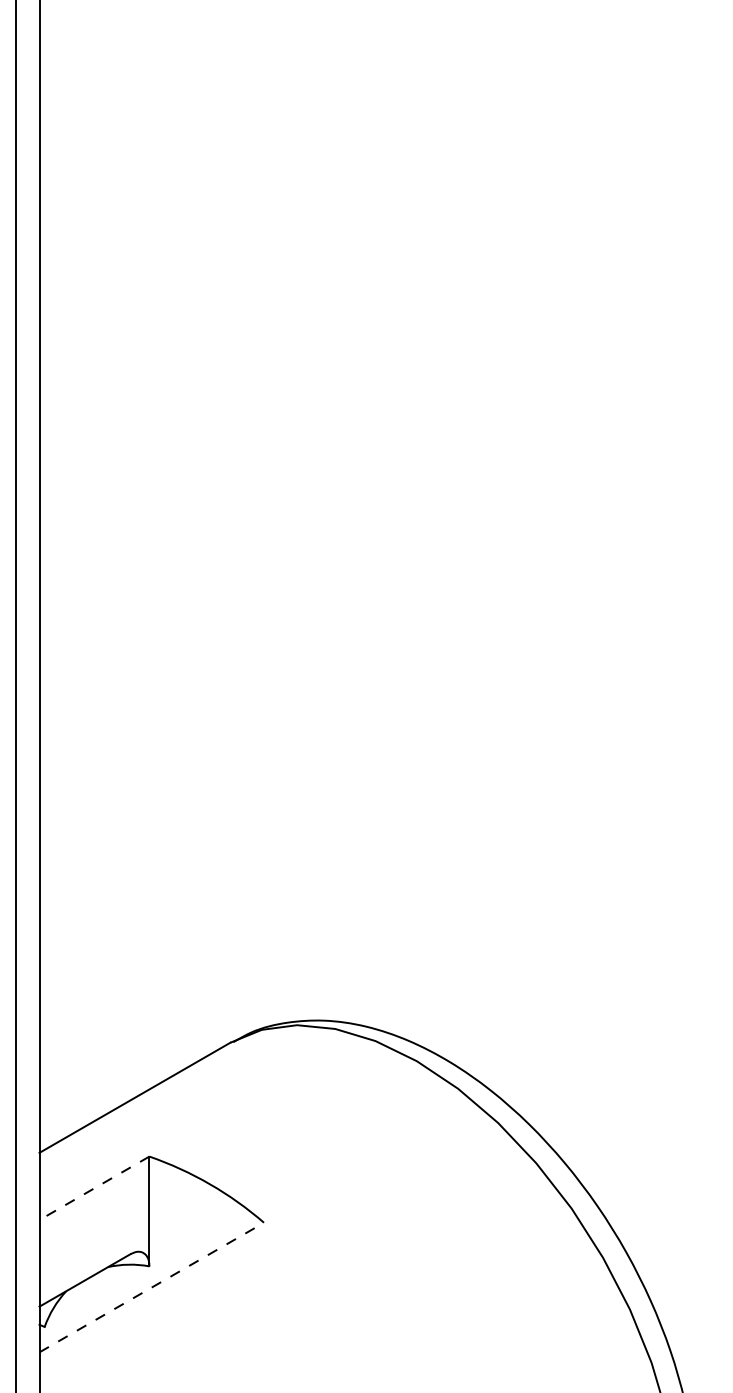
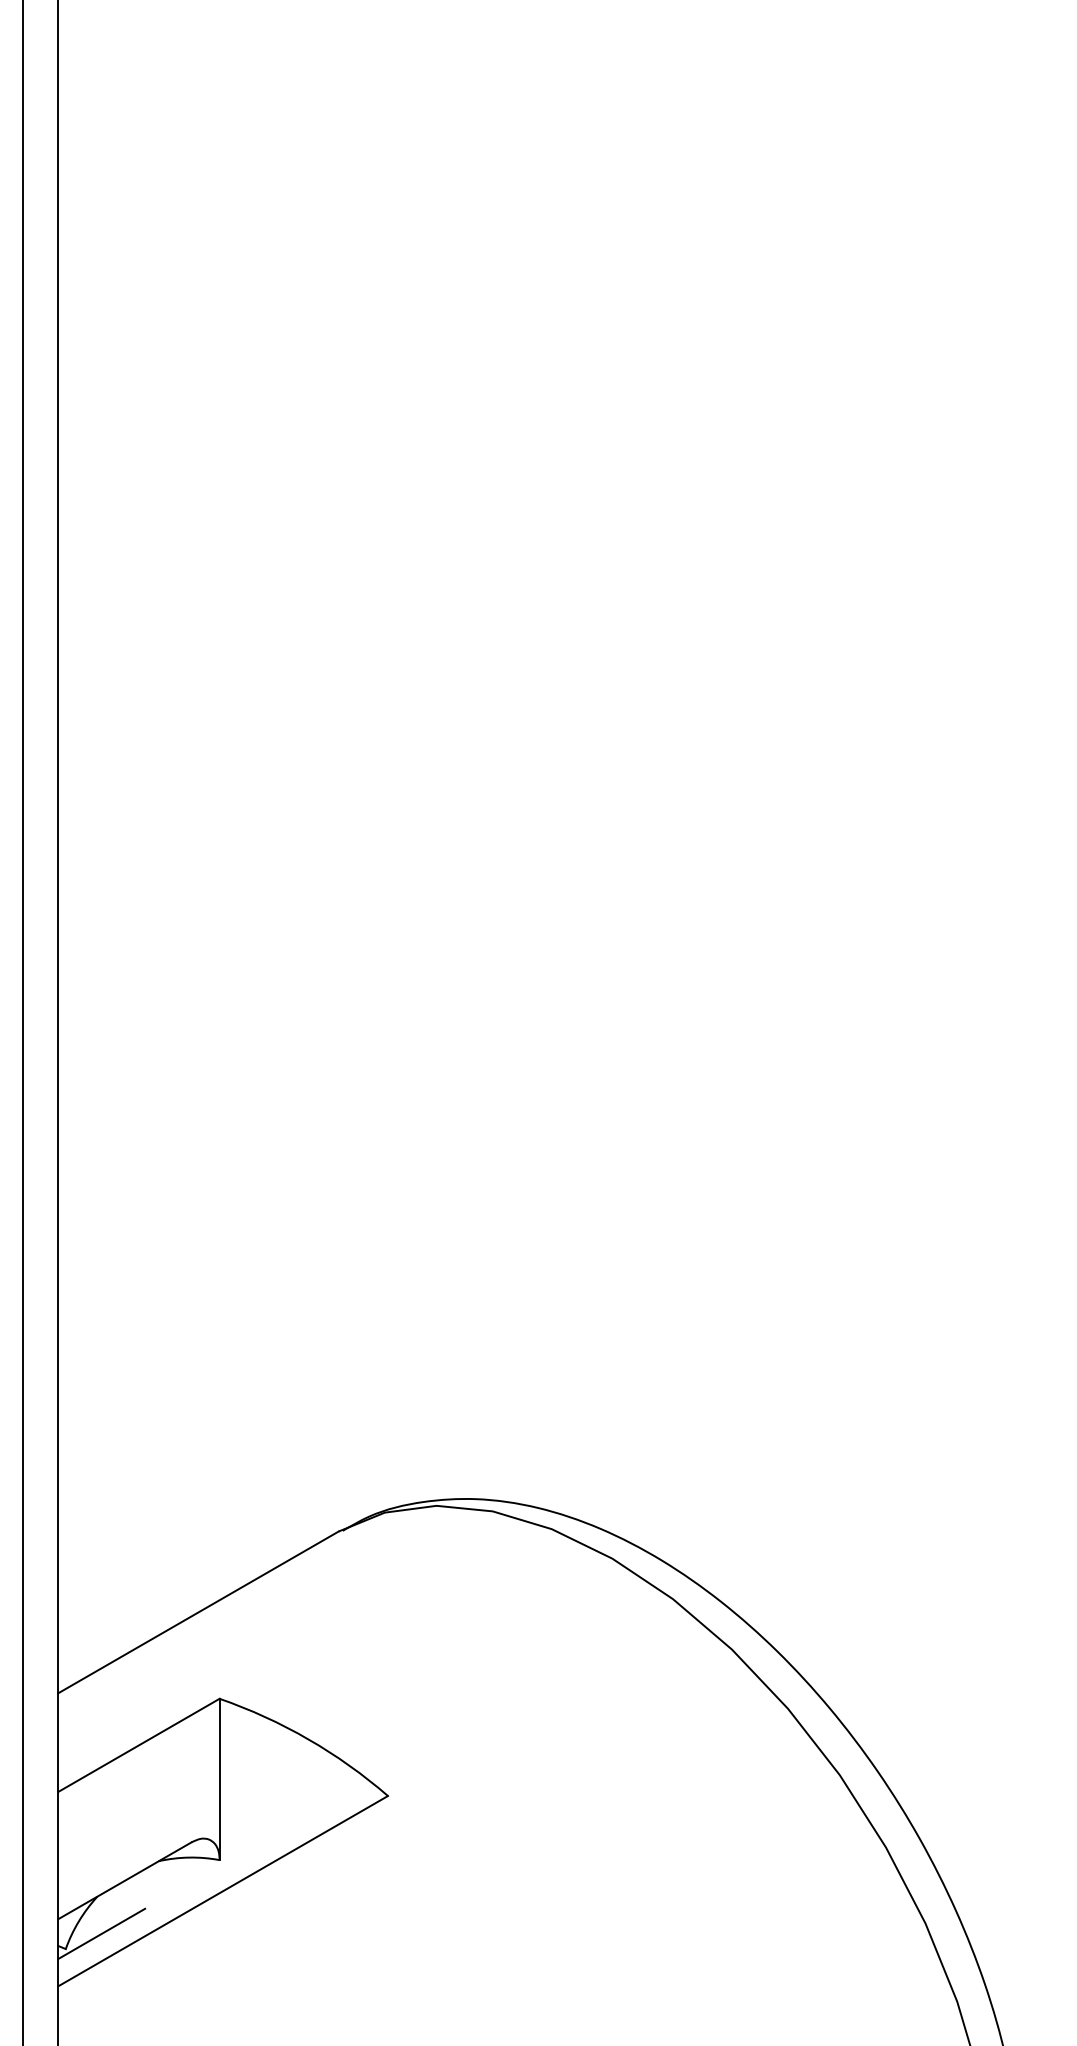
line: (94, 1188) -> (138, 1745), dashed -> solid
line: (151, 1287) -> (222, 1891), dashed -> solid
line: (68, 1316) -> (100, 1933), added

